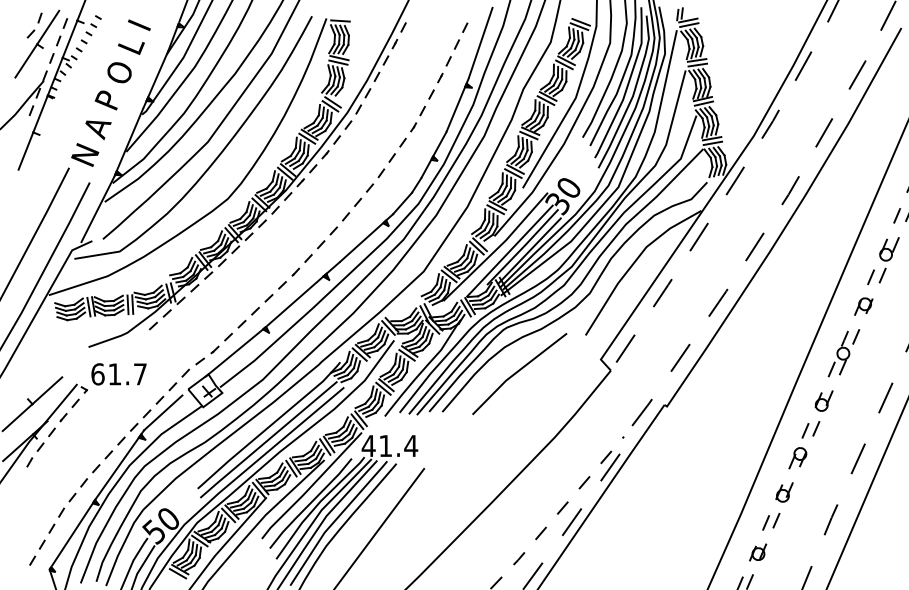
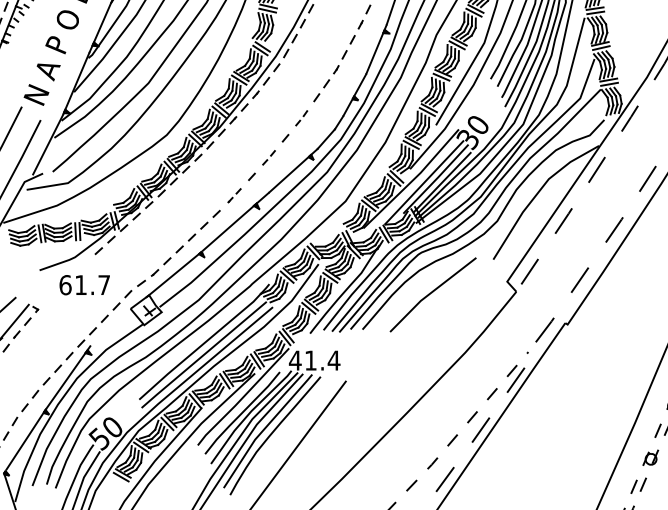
part: (375, 180) -> (301, 118), size x0.7
part: (339, 223) -> (268, 157), size x0.7
part: (301, 265) -> (233, 195), size x0.7
text: (118, 374) -> (84, 285), moved
line: (163, 412) -> (108, 330), removed

